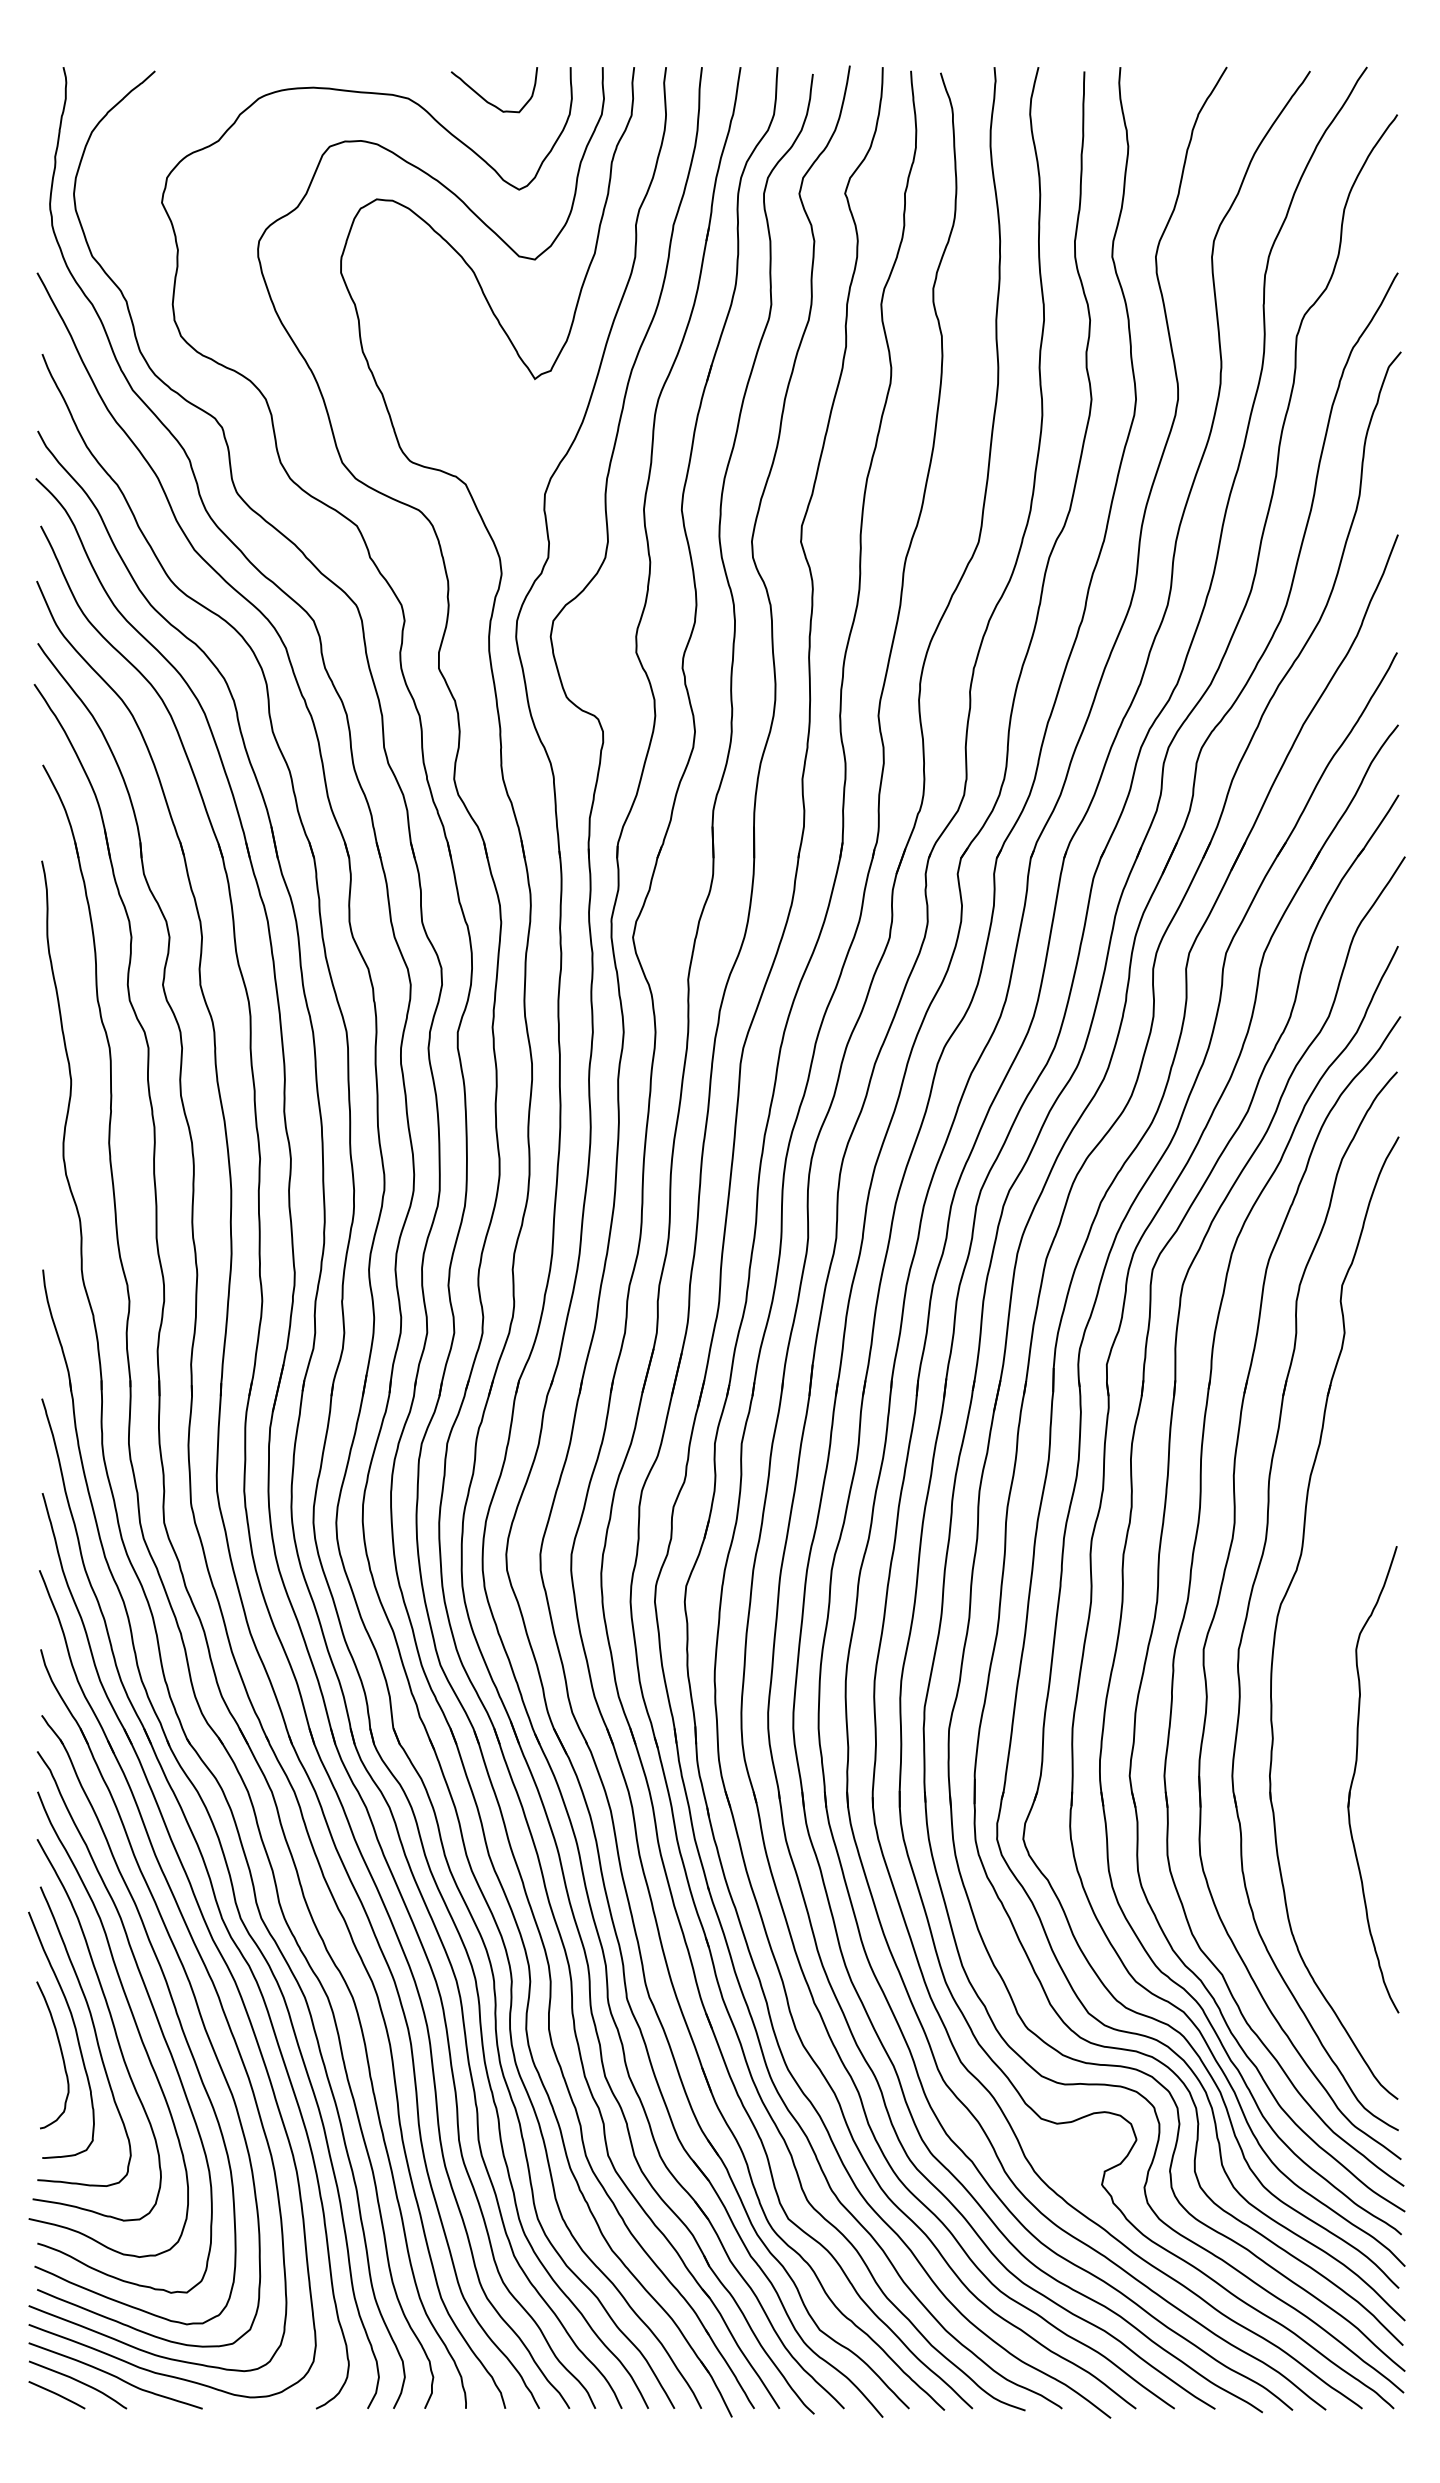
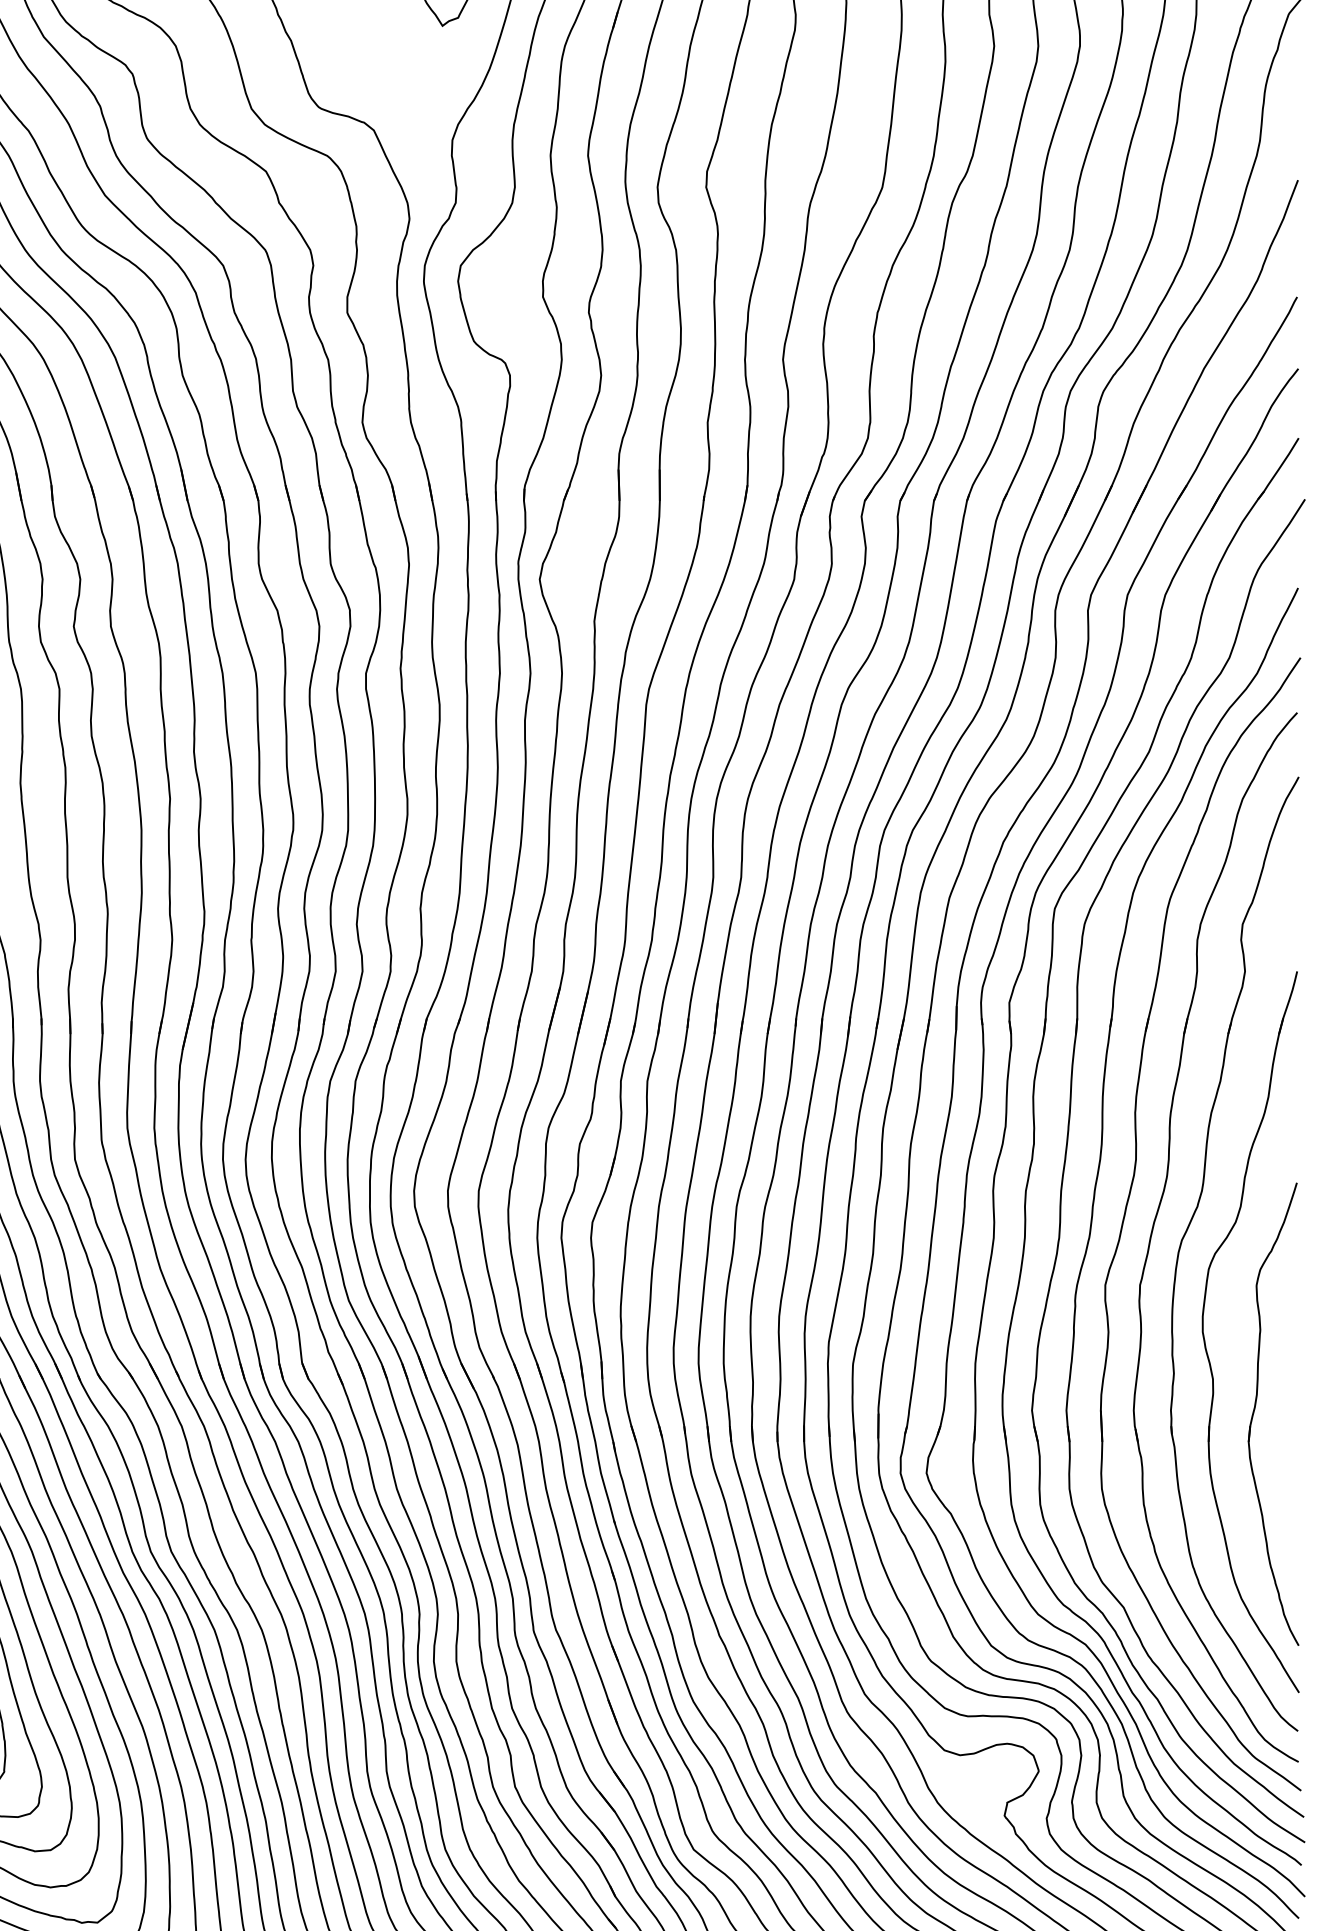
part: (1304, 1703) -> (1205, 1338), added

